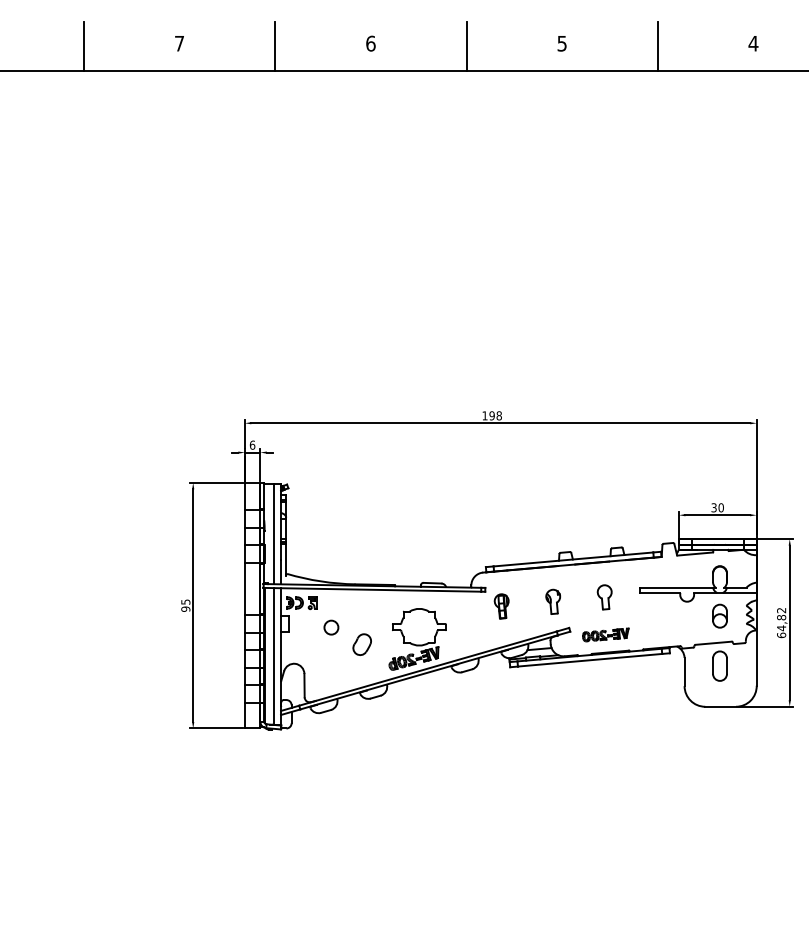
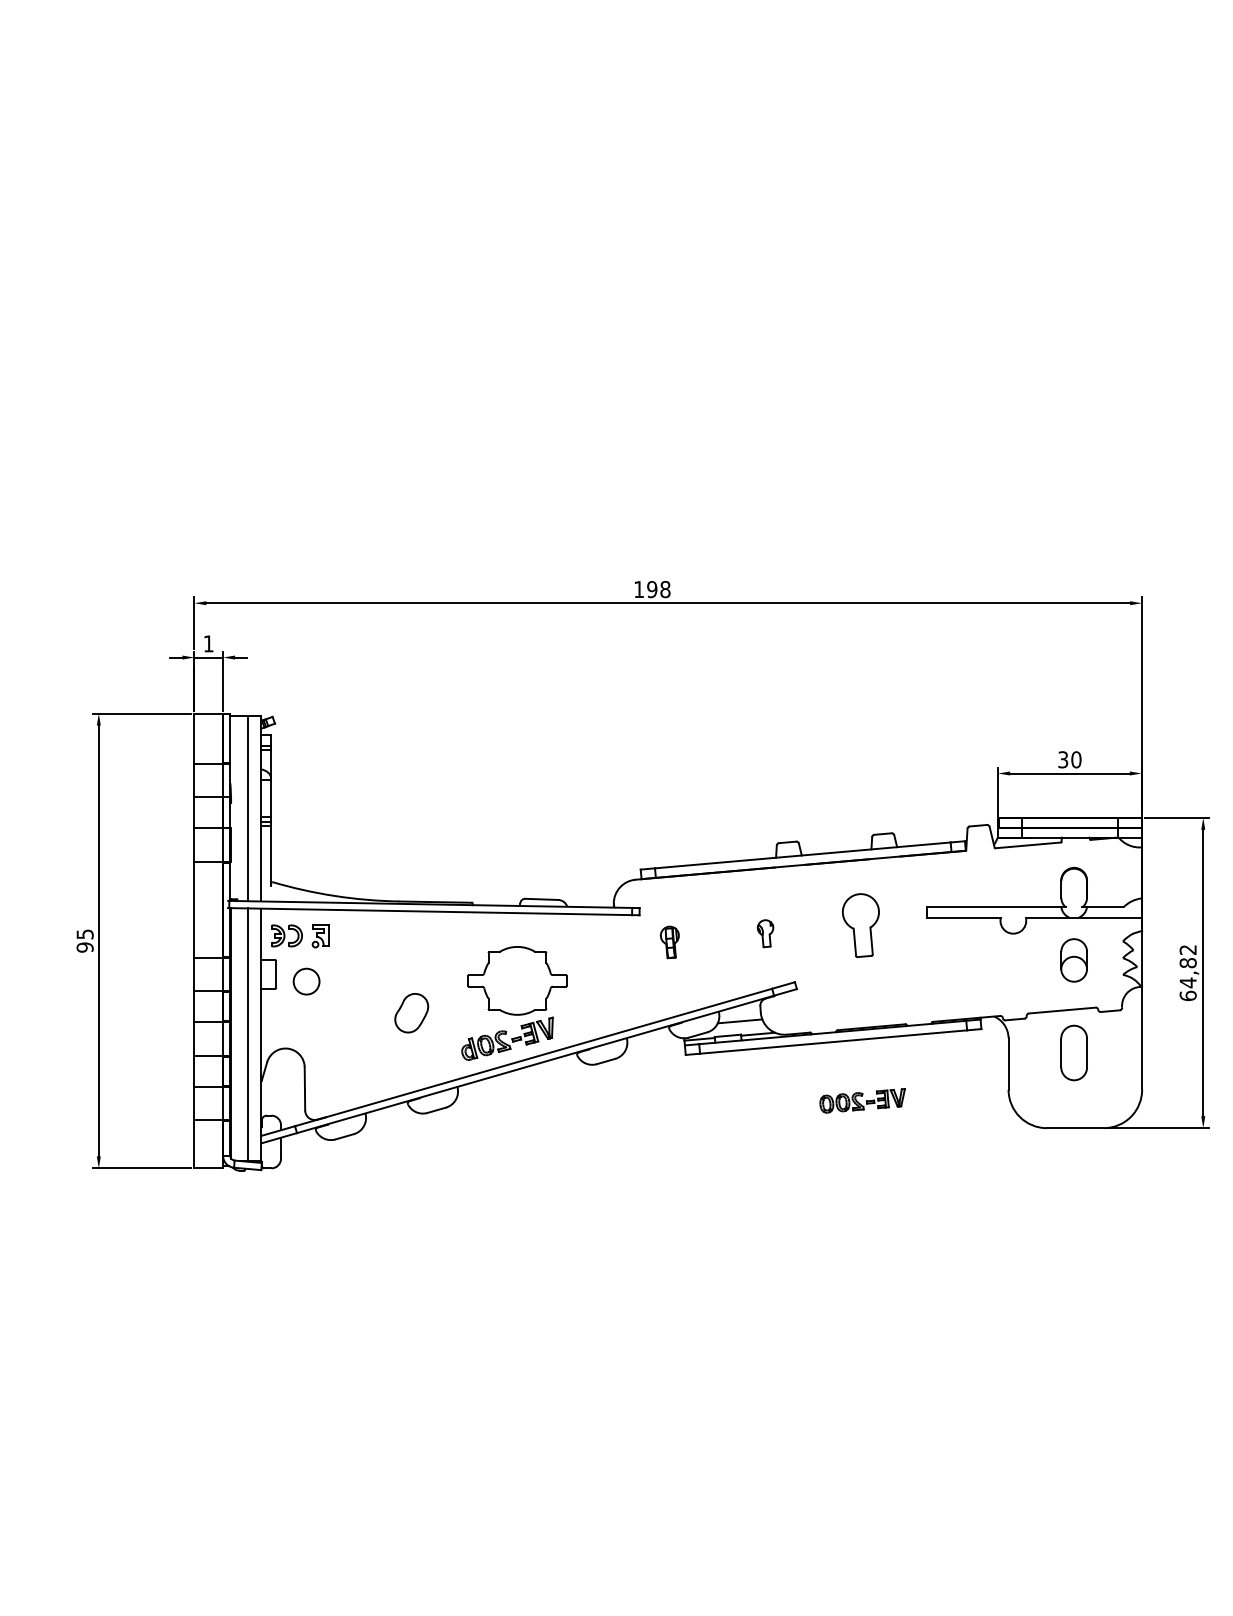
text: (252, 444) -> (208, 642), 6 -> 1
part: (604, 597) -> (860, 925), size x1.4
part: (553, 601) -> (765, 933), size x0.6
part: (501, 606) -> (669, 942), size x0.7
circle: (331, 627) -> (306, 981), moved
part: (605, 634) -> (862, 1099), moved

